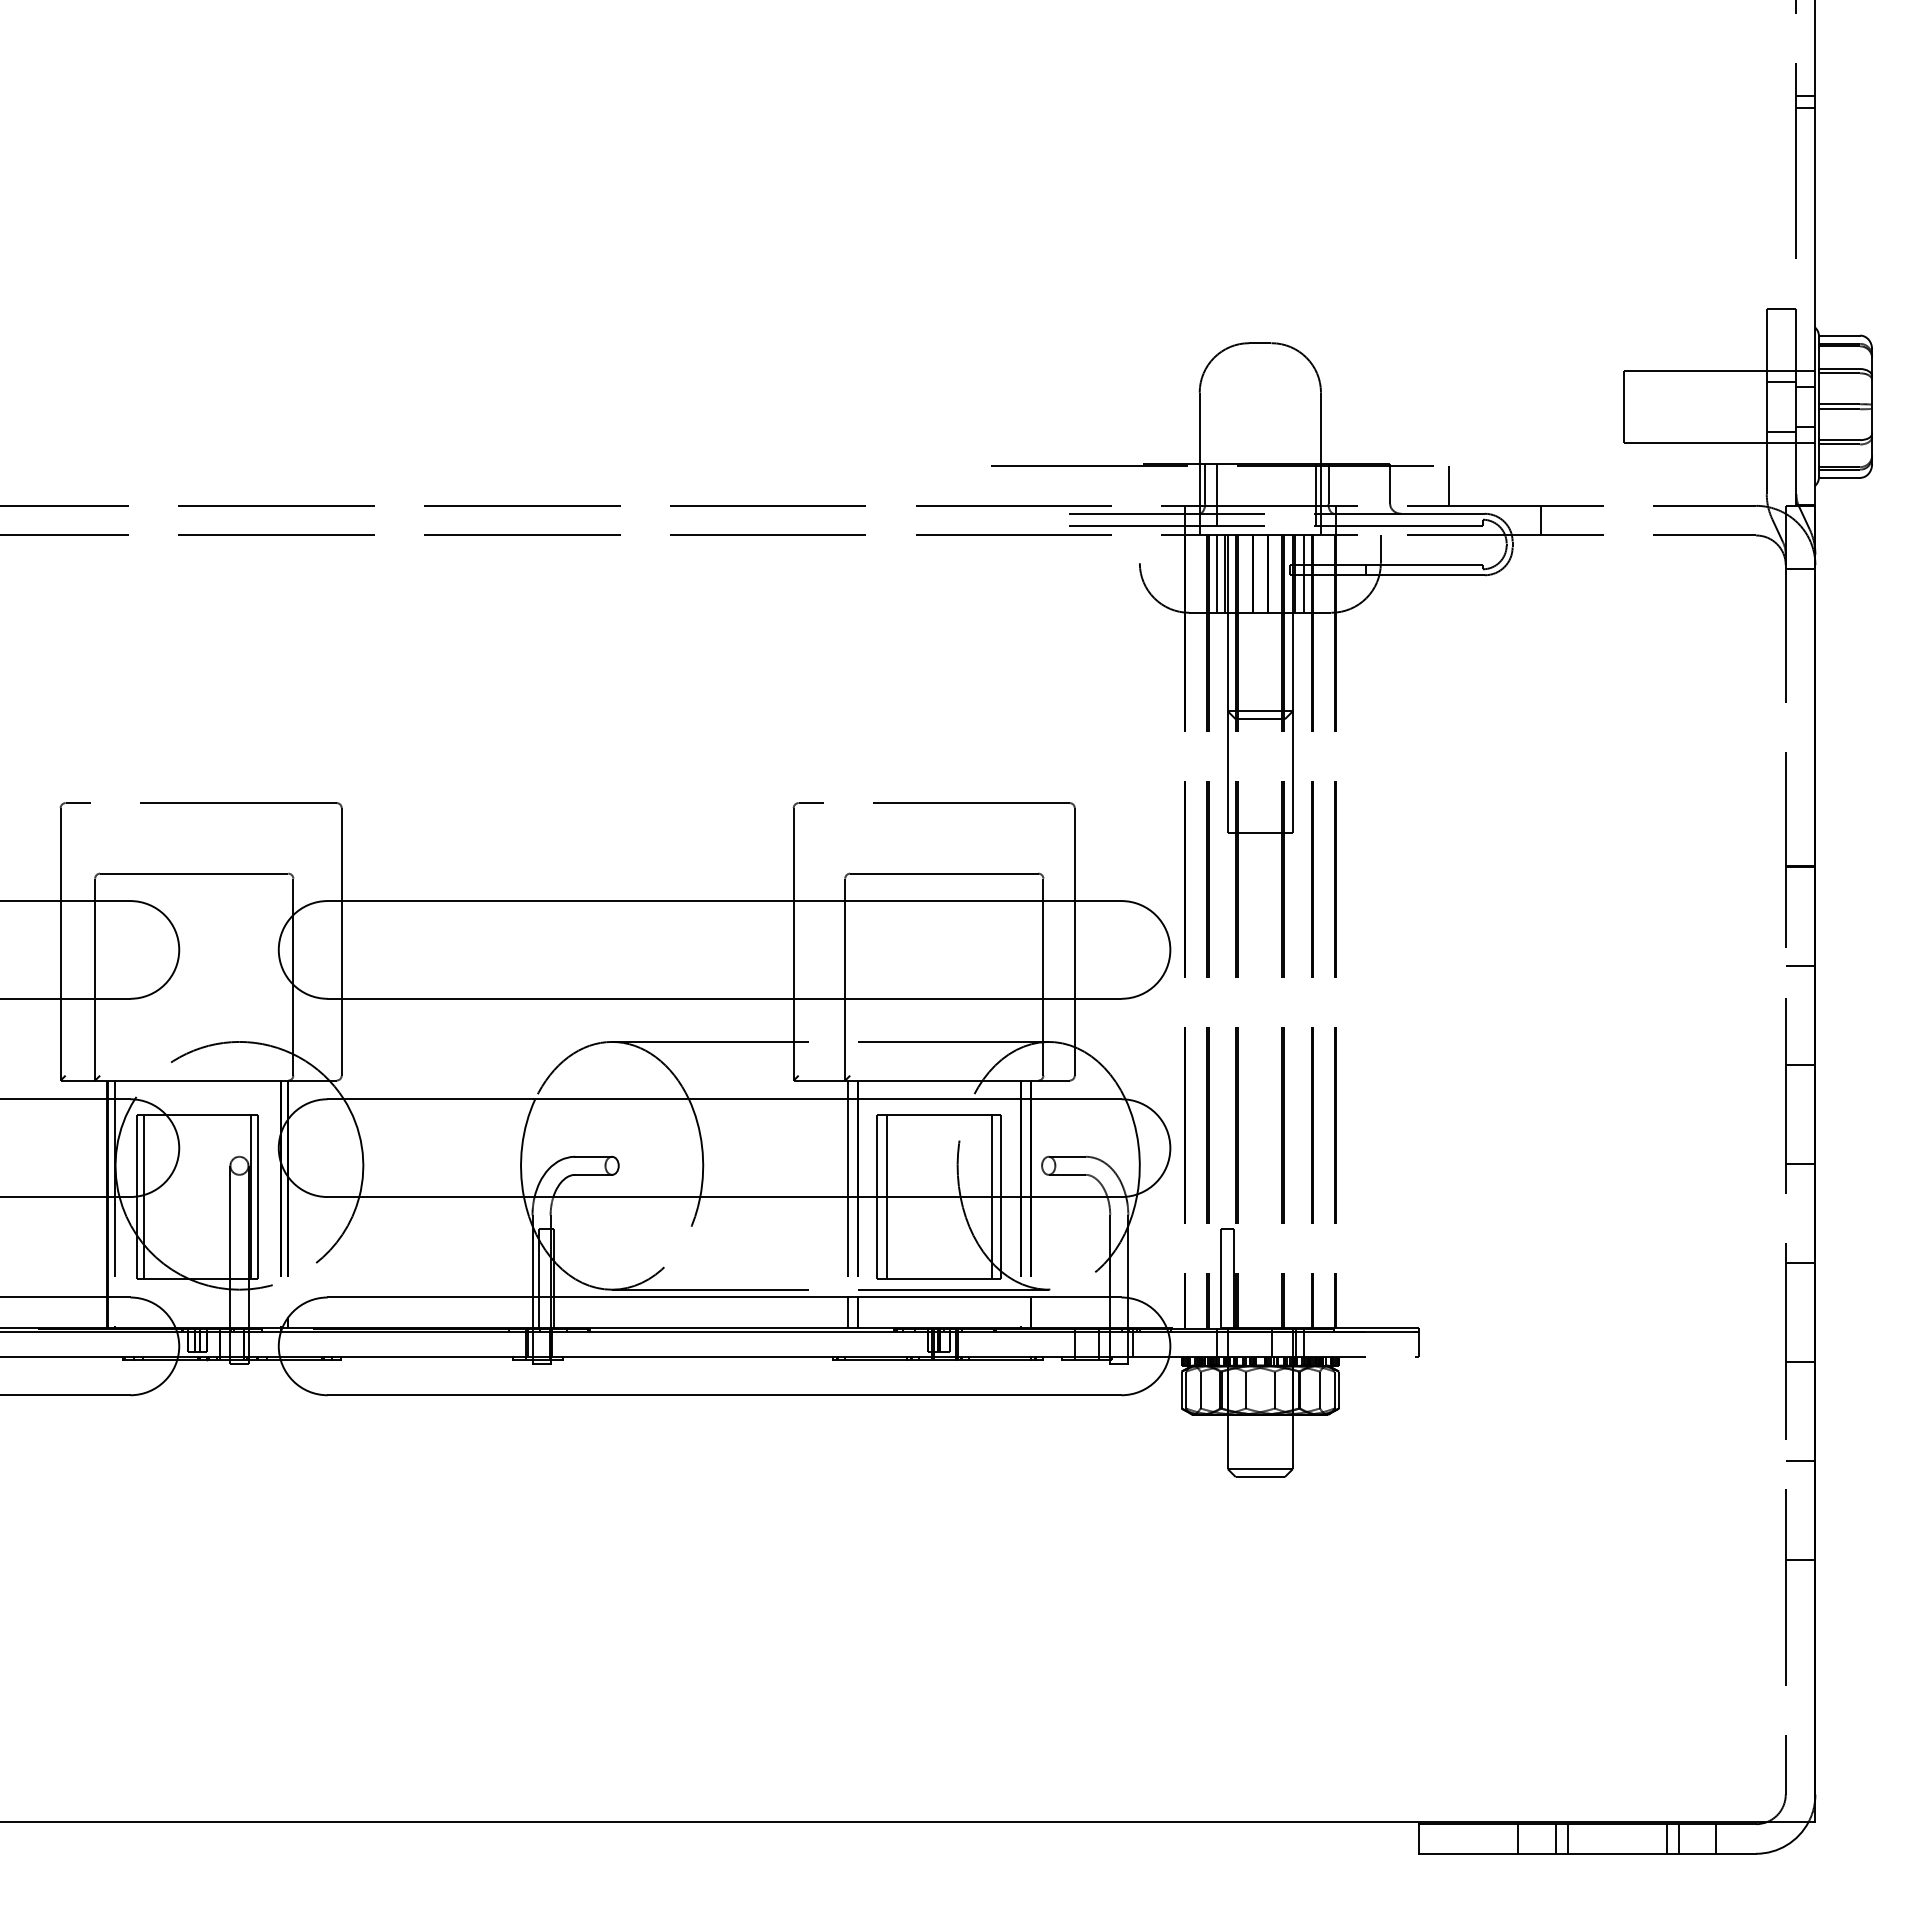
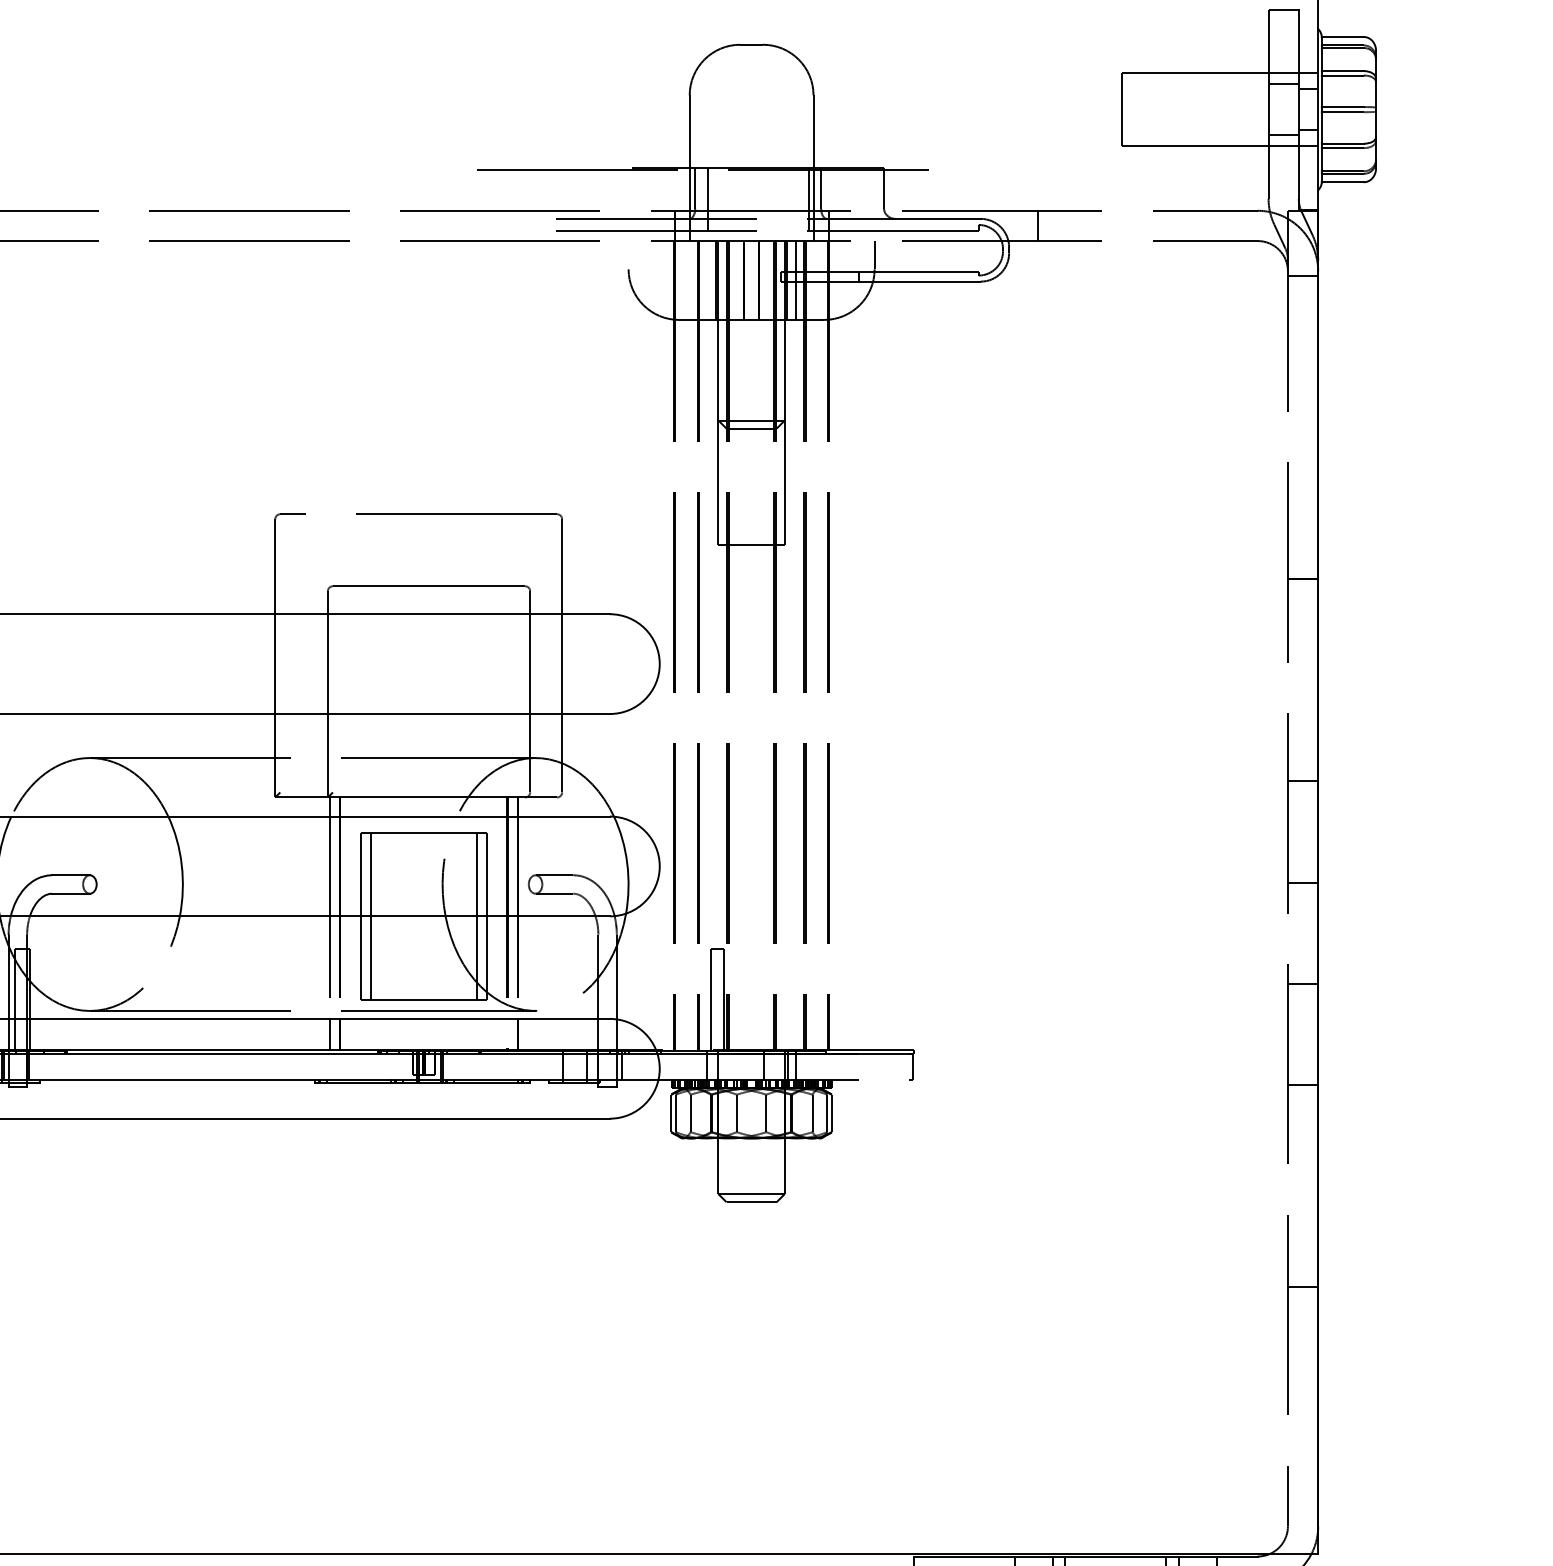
line: (1449, 485) -> (944, 190), removed
line: (1216, 573) -> (706, 279), removed
line: (1800, 965) -> (1302, 680), removed
line: (1800, 1461) -> (1302, 1186), removed

